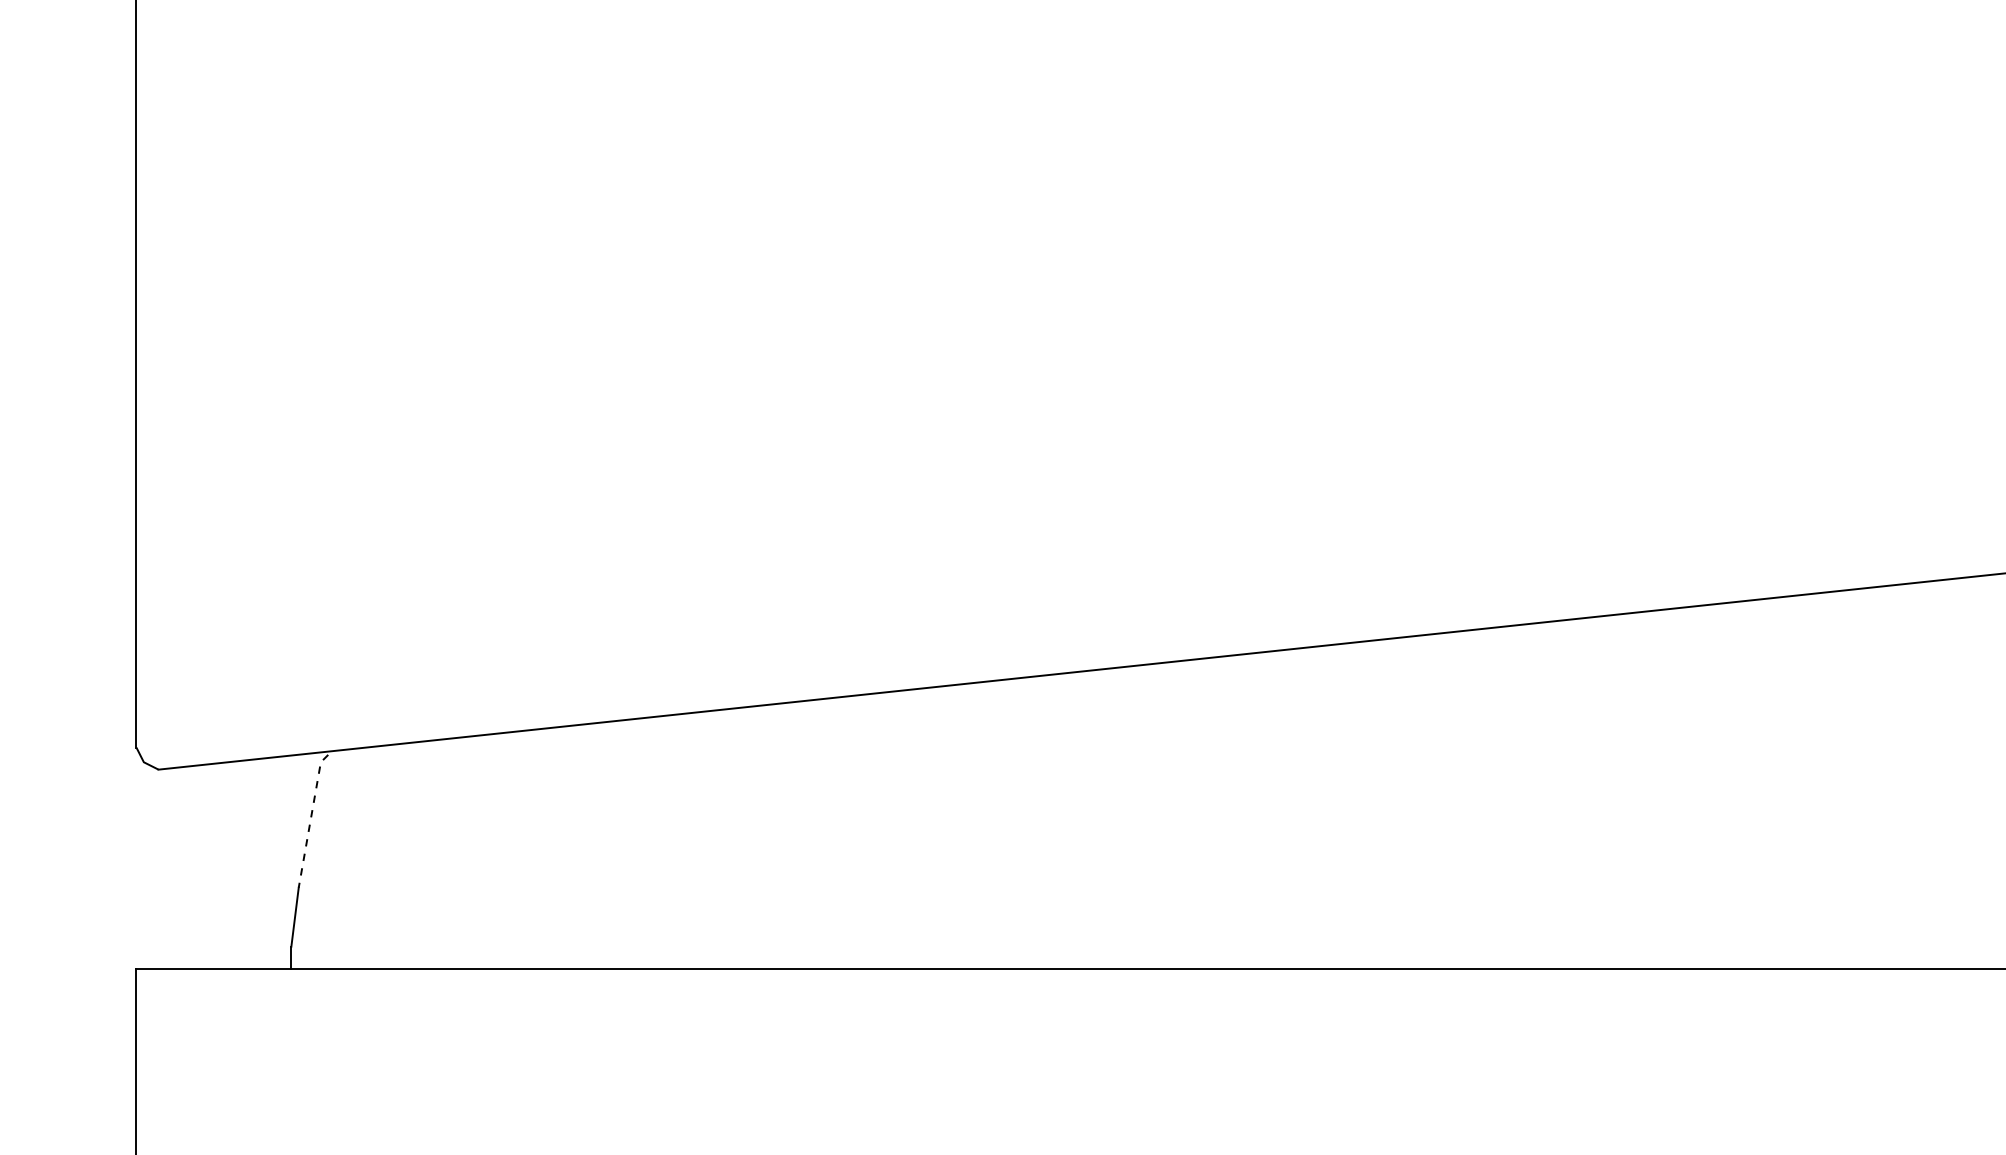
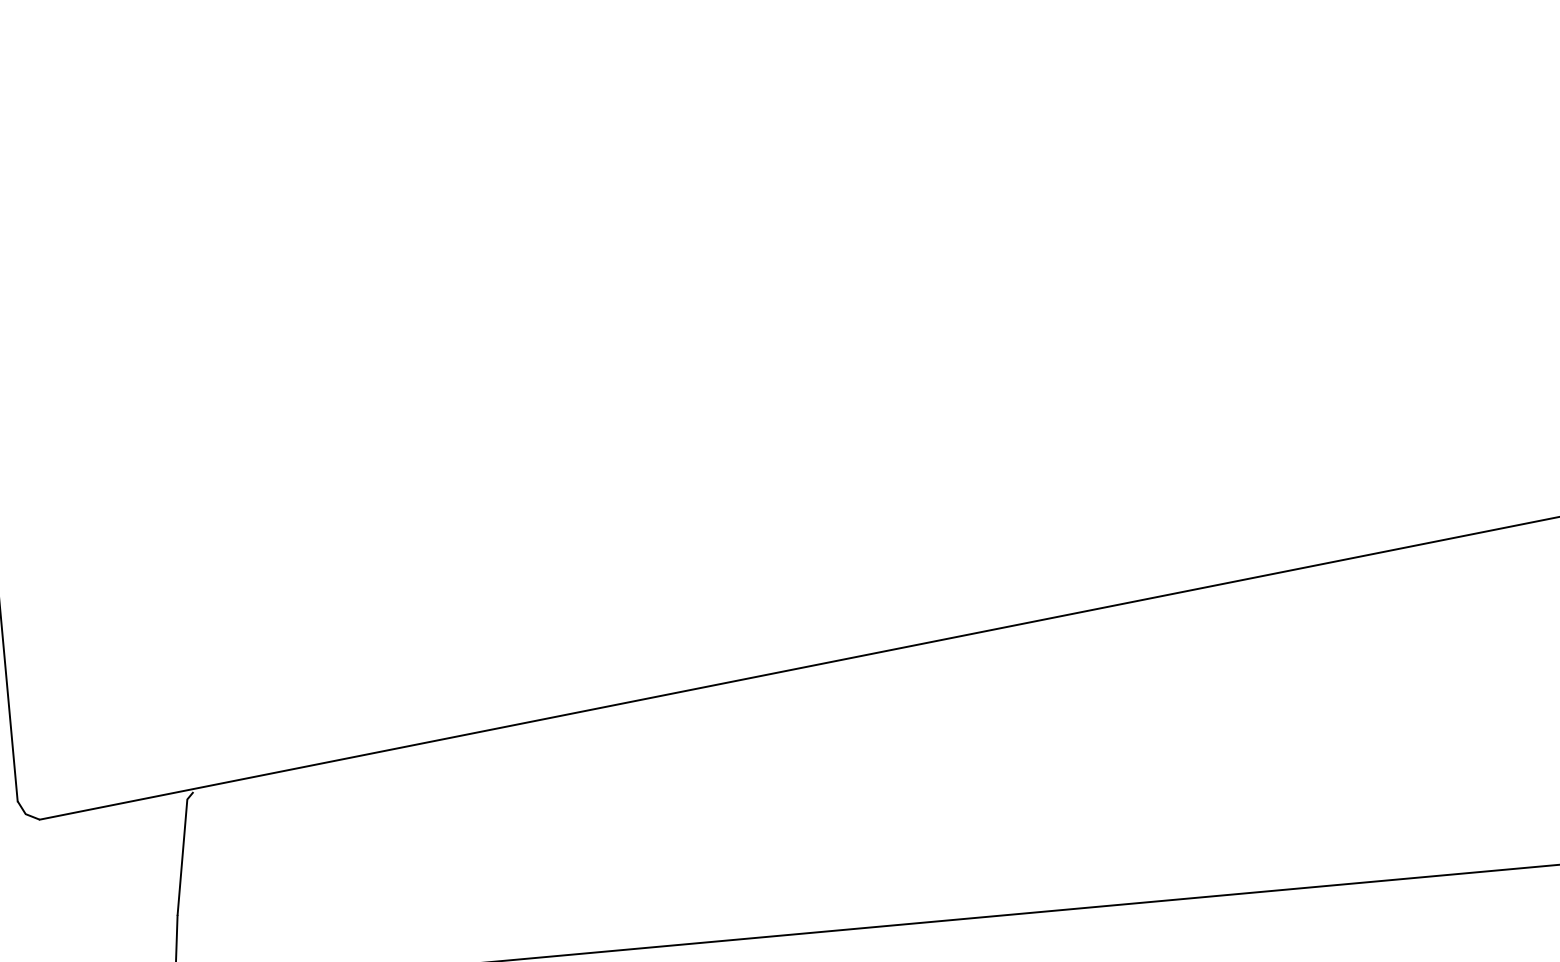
line: (310, 819) -> (182, 852), dashed -> solid

